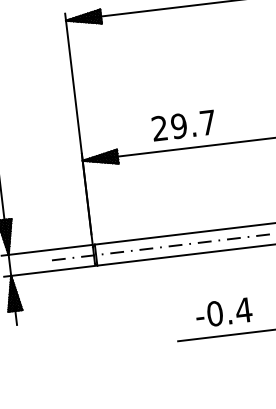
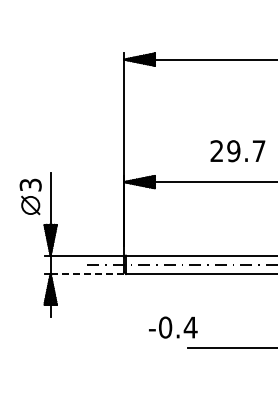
text: (183, 126) -> (237, 151), moved
line: (53, 271) -> (87, 274), solid -> dashed
text: (224, 312) -> (173, 327), moved

